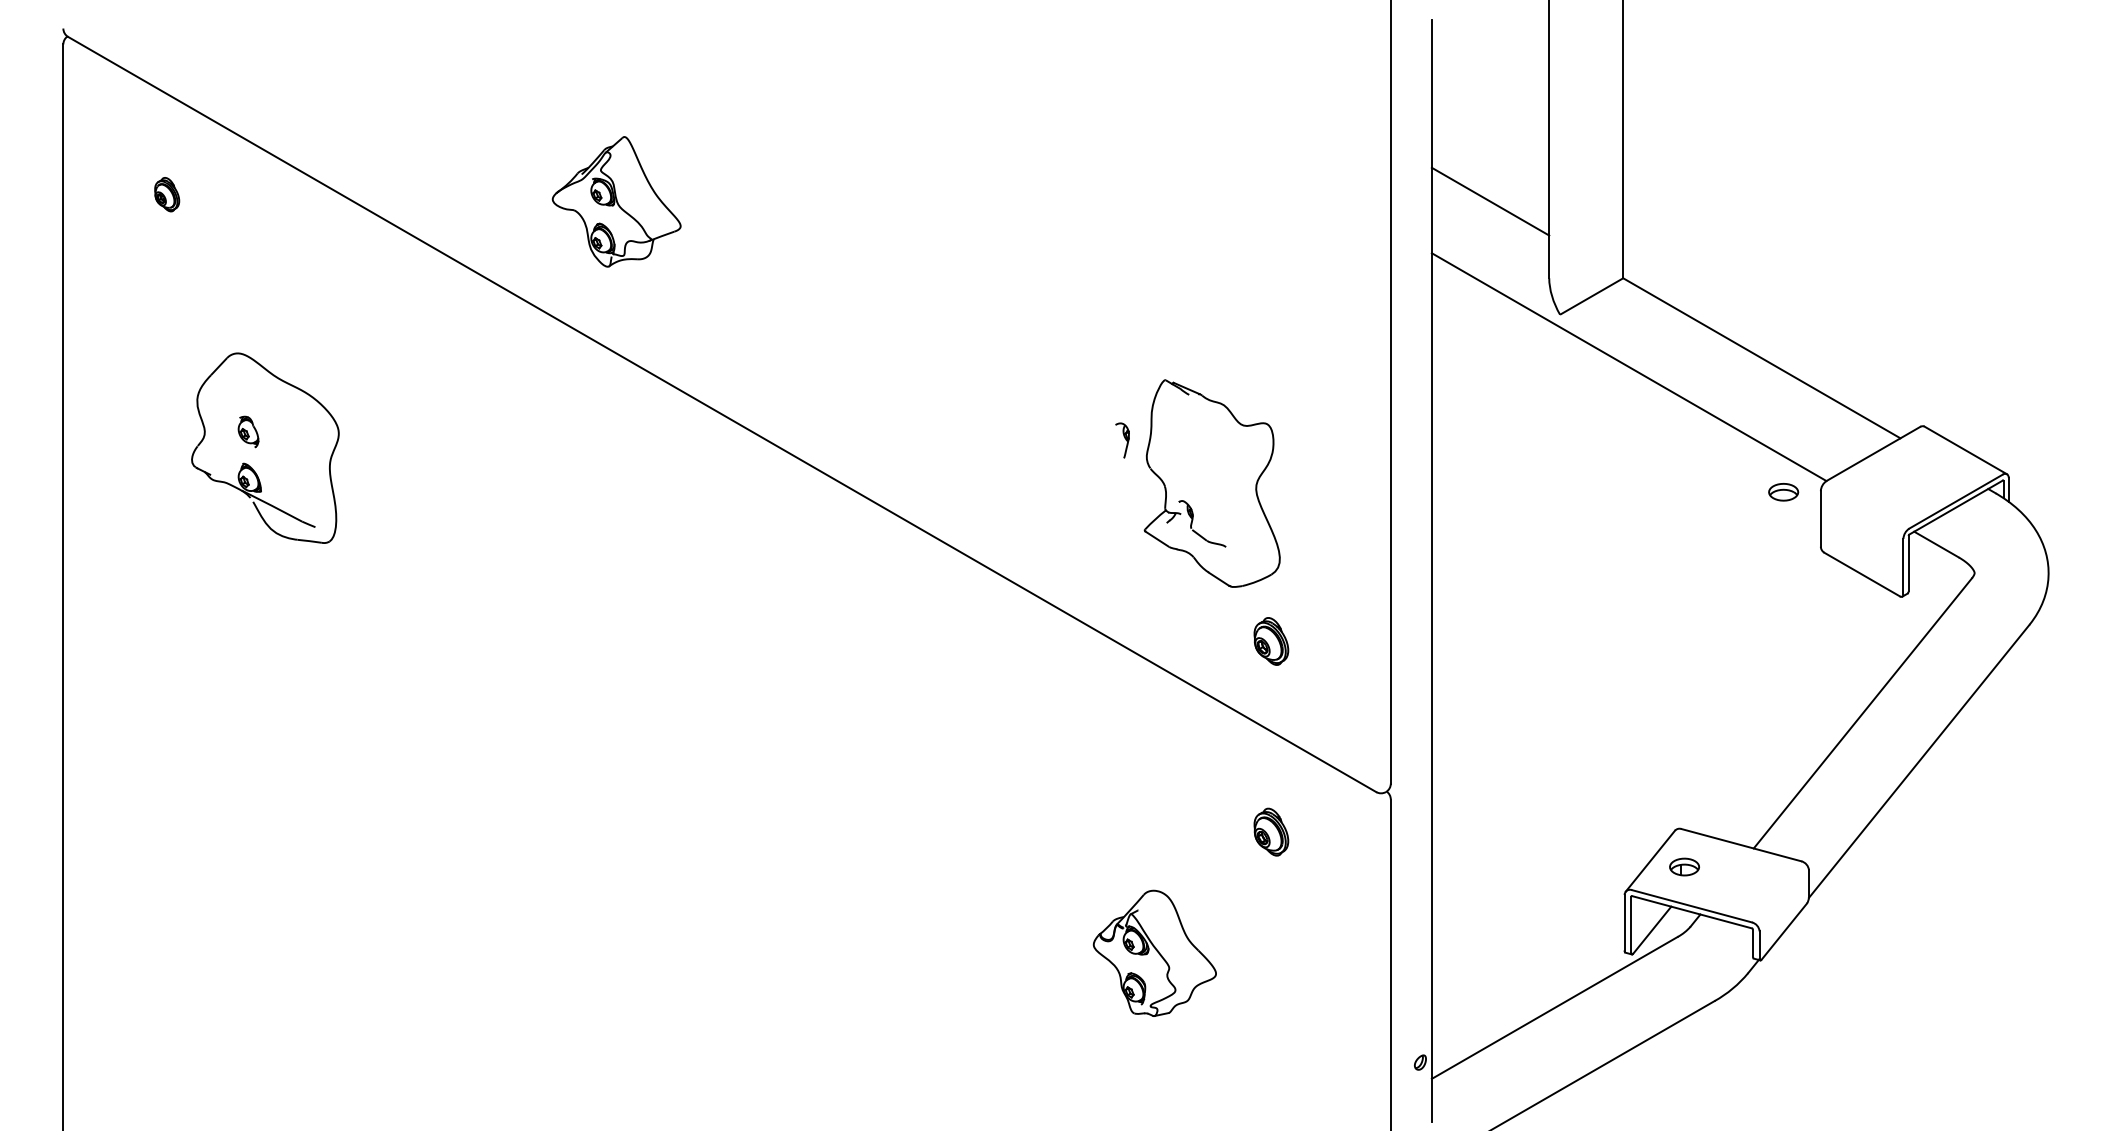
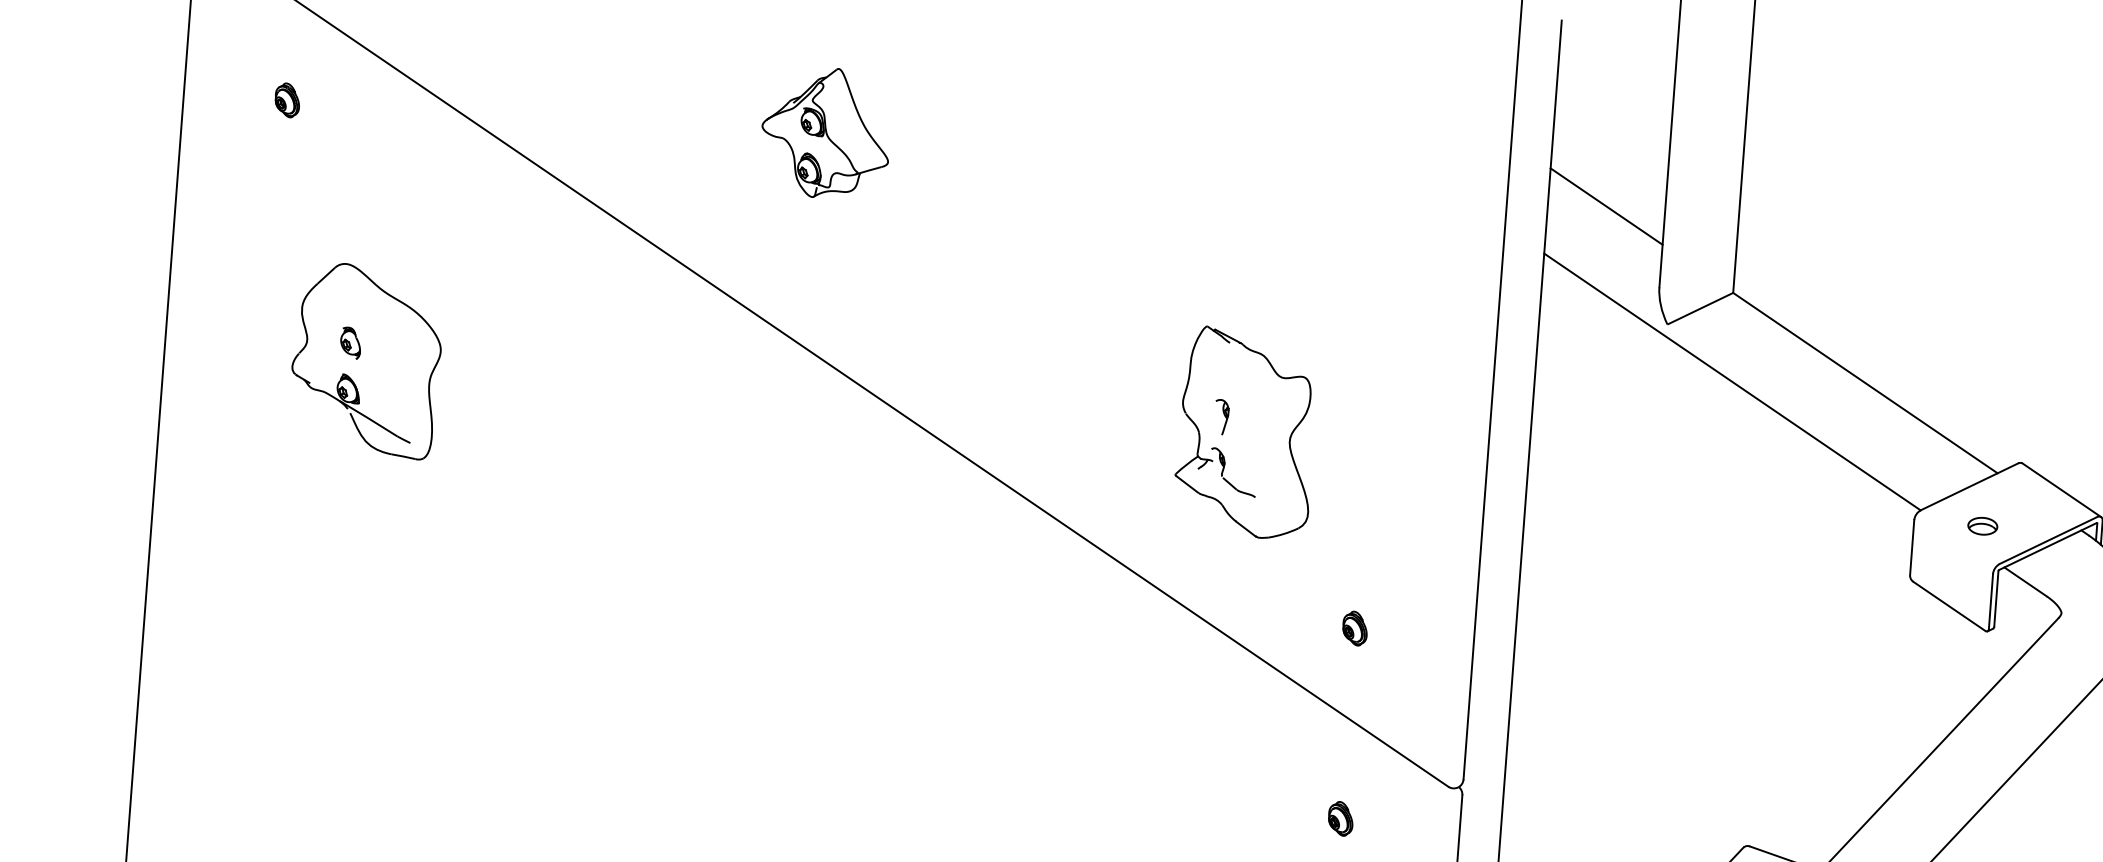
part: (616, 201) -> (825, 132), moved
part: (1211, 483) -> (1245, 432), moved
part: (1783, 492) -> (1982, 526), moved
part: (1271, 640) -> (1355, 627), size x0.71
part: (1271, 831) -> (1340, 818), size x0.71

